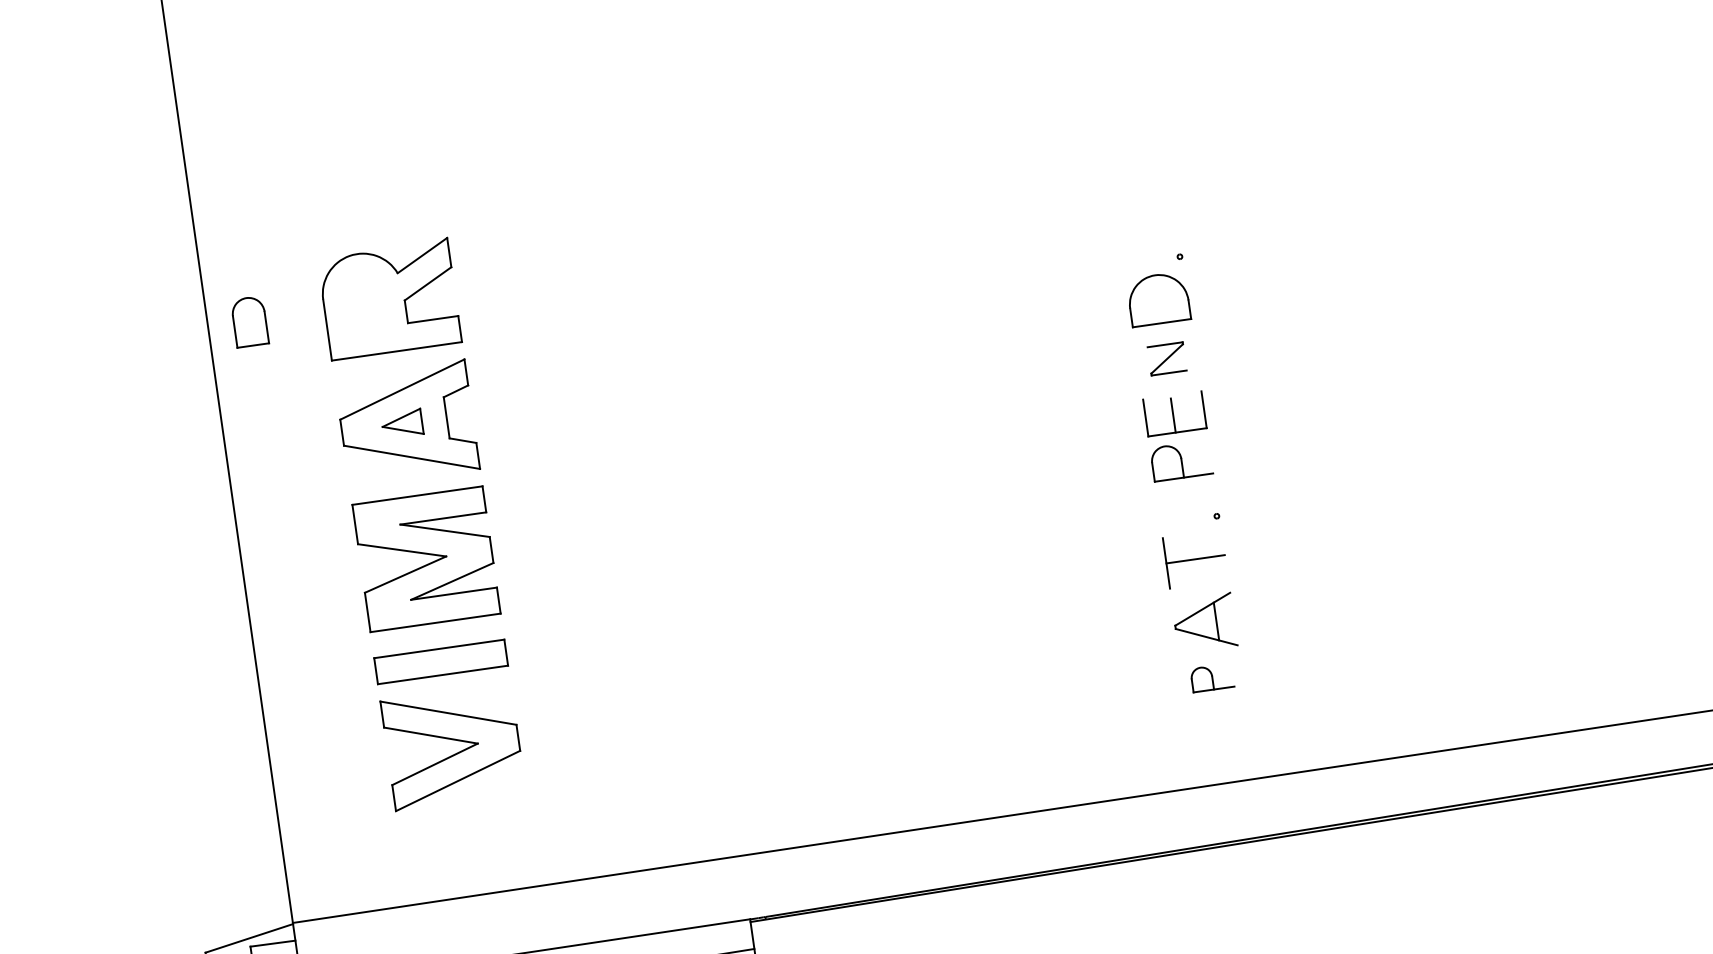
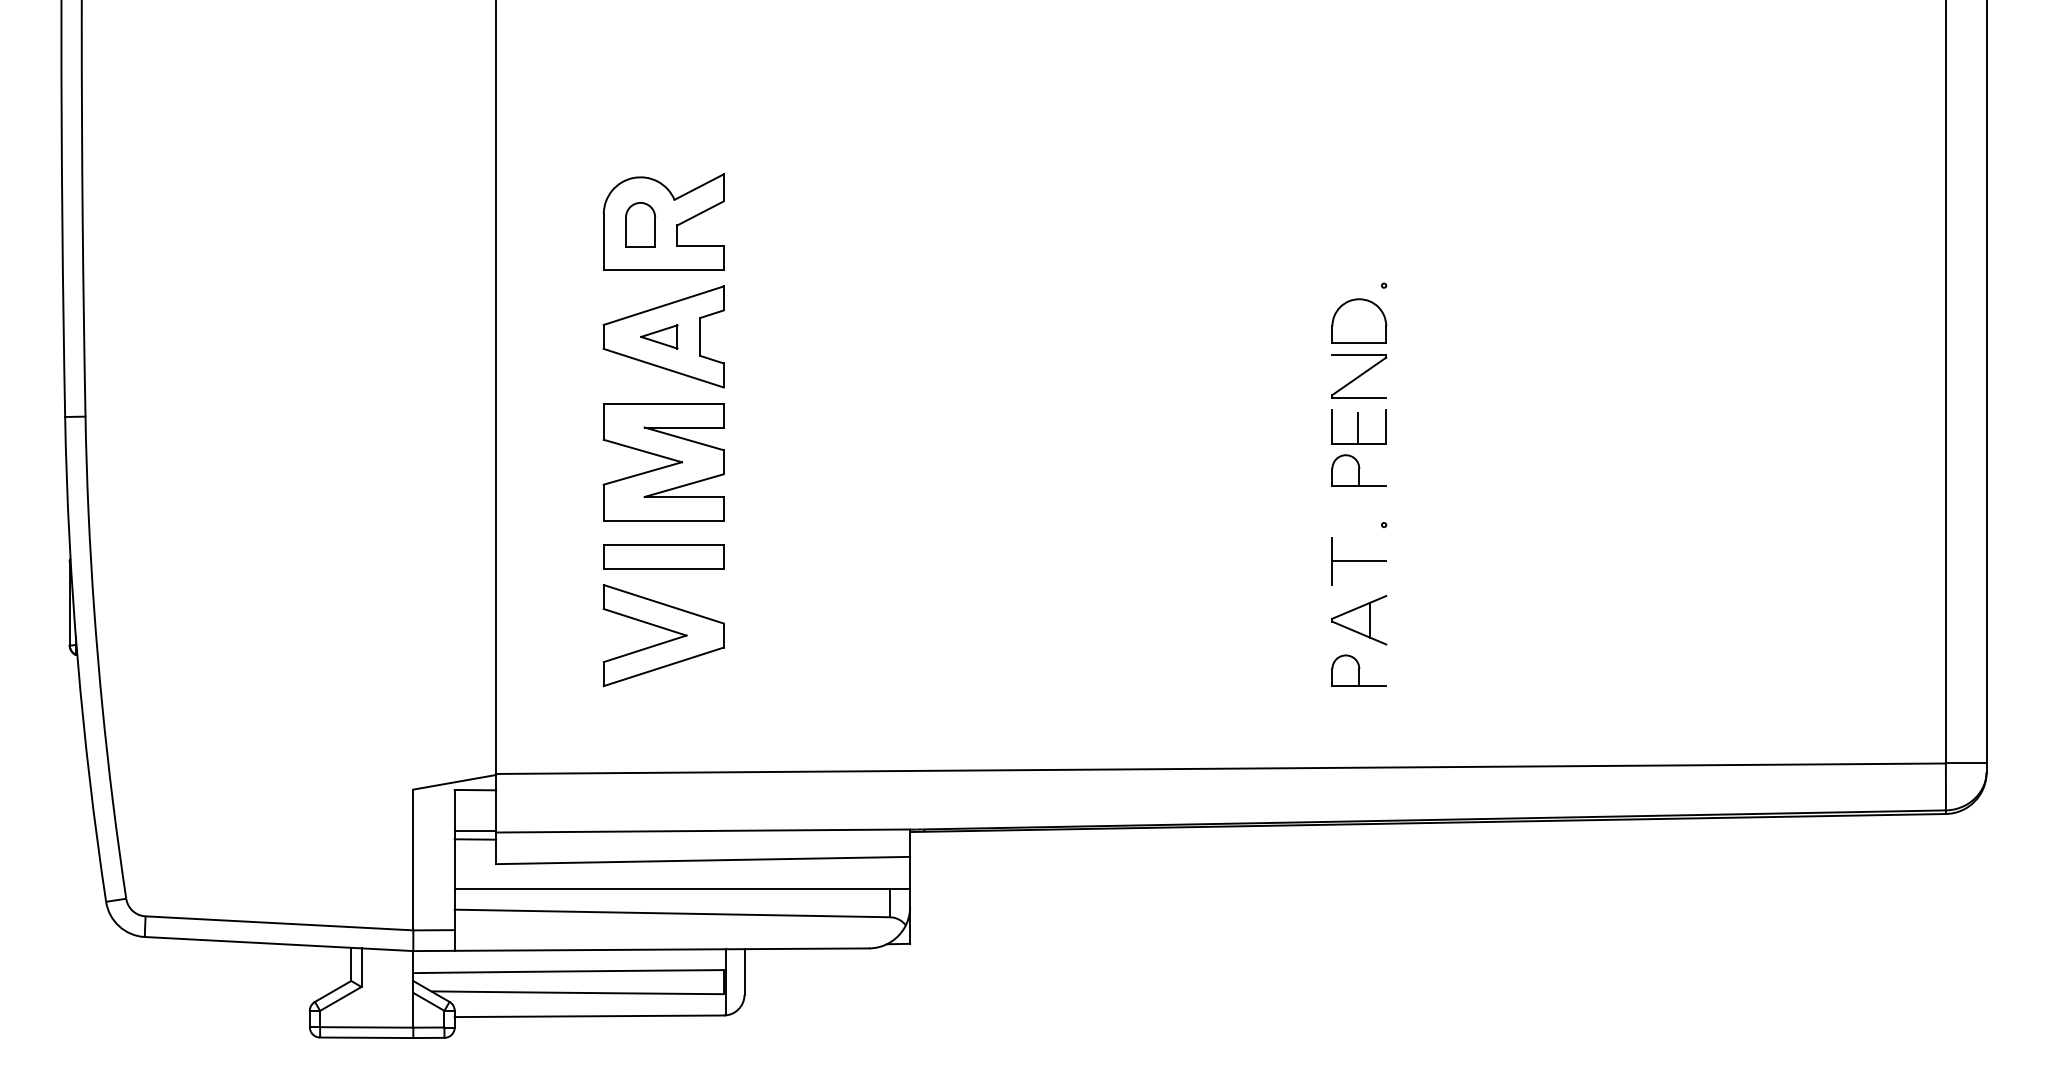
part: (249, 321) -> (640, 224), moved
part: (1167, 359) -> (1359, 376), size x1.67
part: (1211, 677) -> (1358, 670), size x1.43

